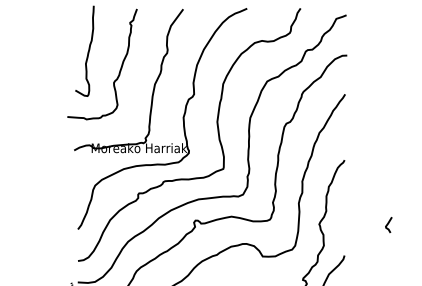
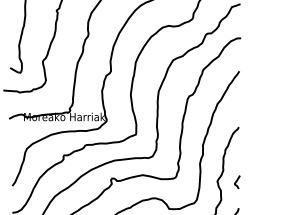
curve: (388, 224) -> (237, 181), moved

